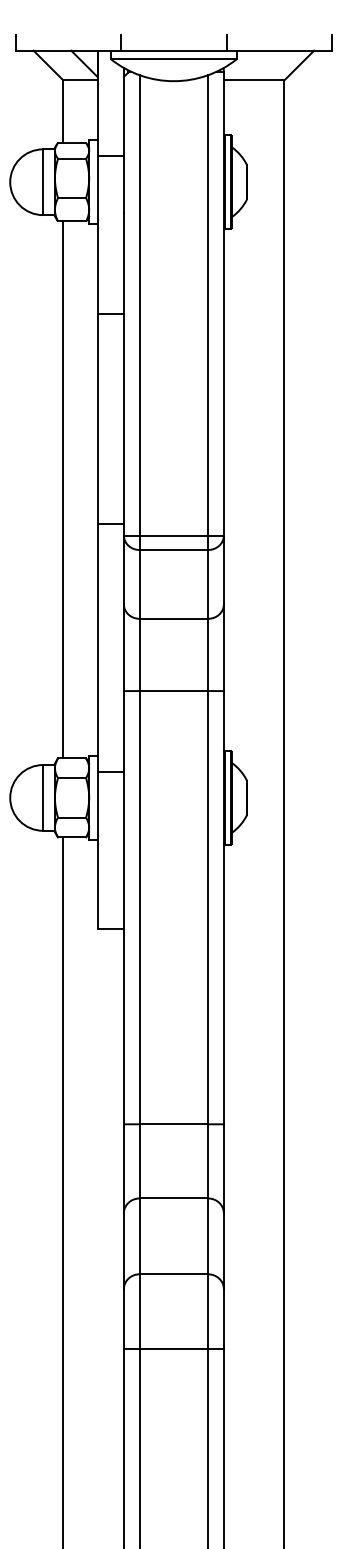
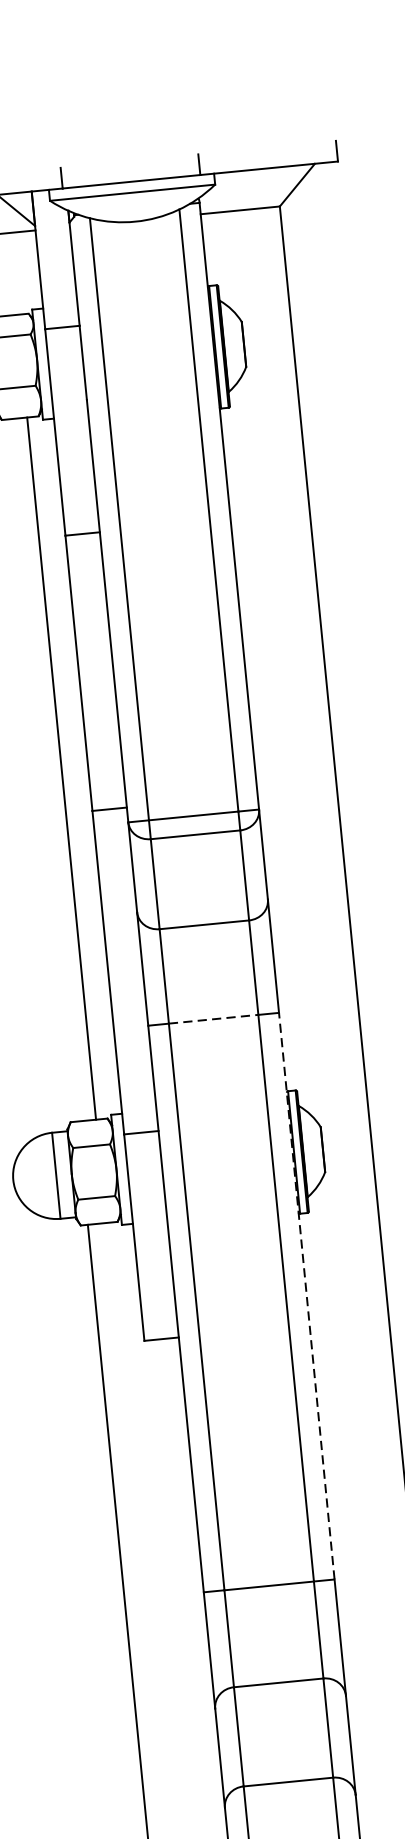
line: (63, 489) -> (61, 768), moved
line: (174, 691) -> (214, 1019), solid -> dashed
line: (223, 907) -> (306, 1295), solid -> dashed

